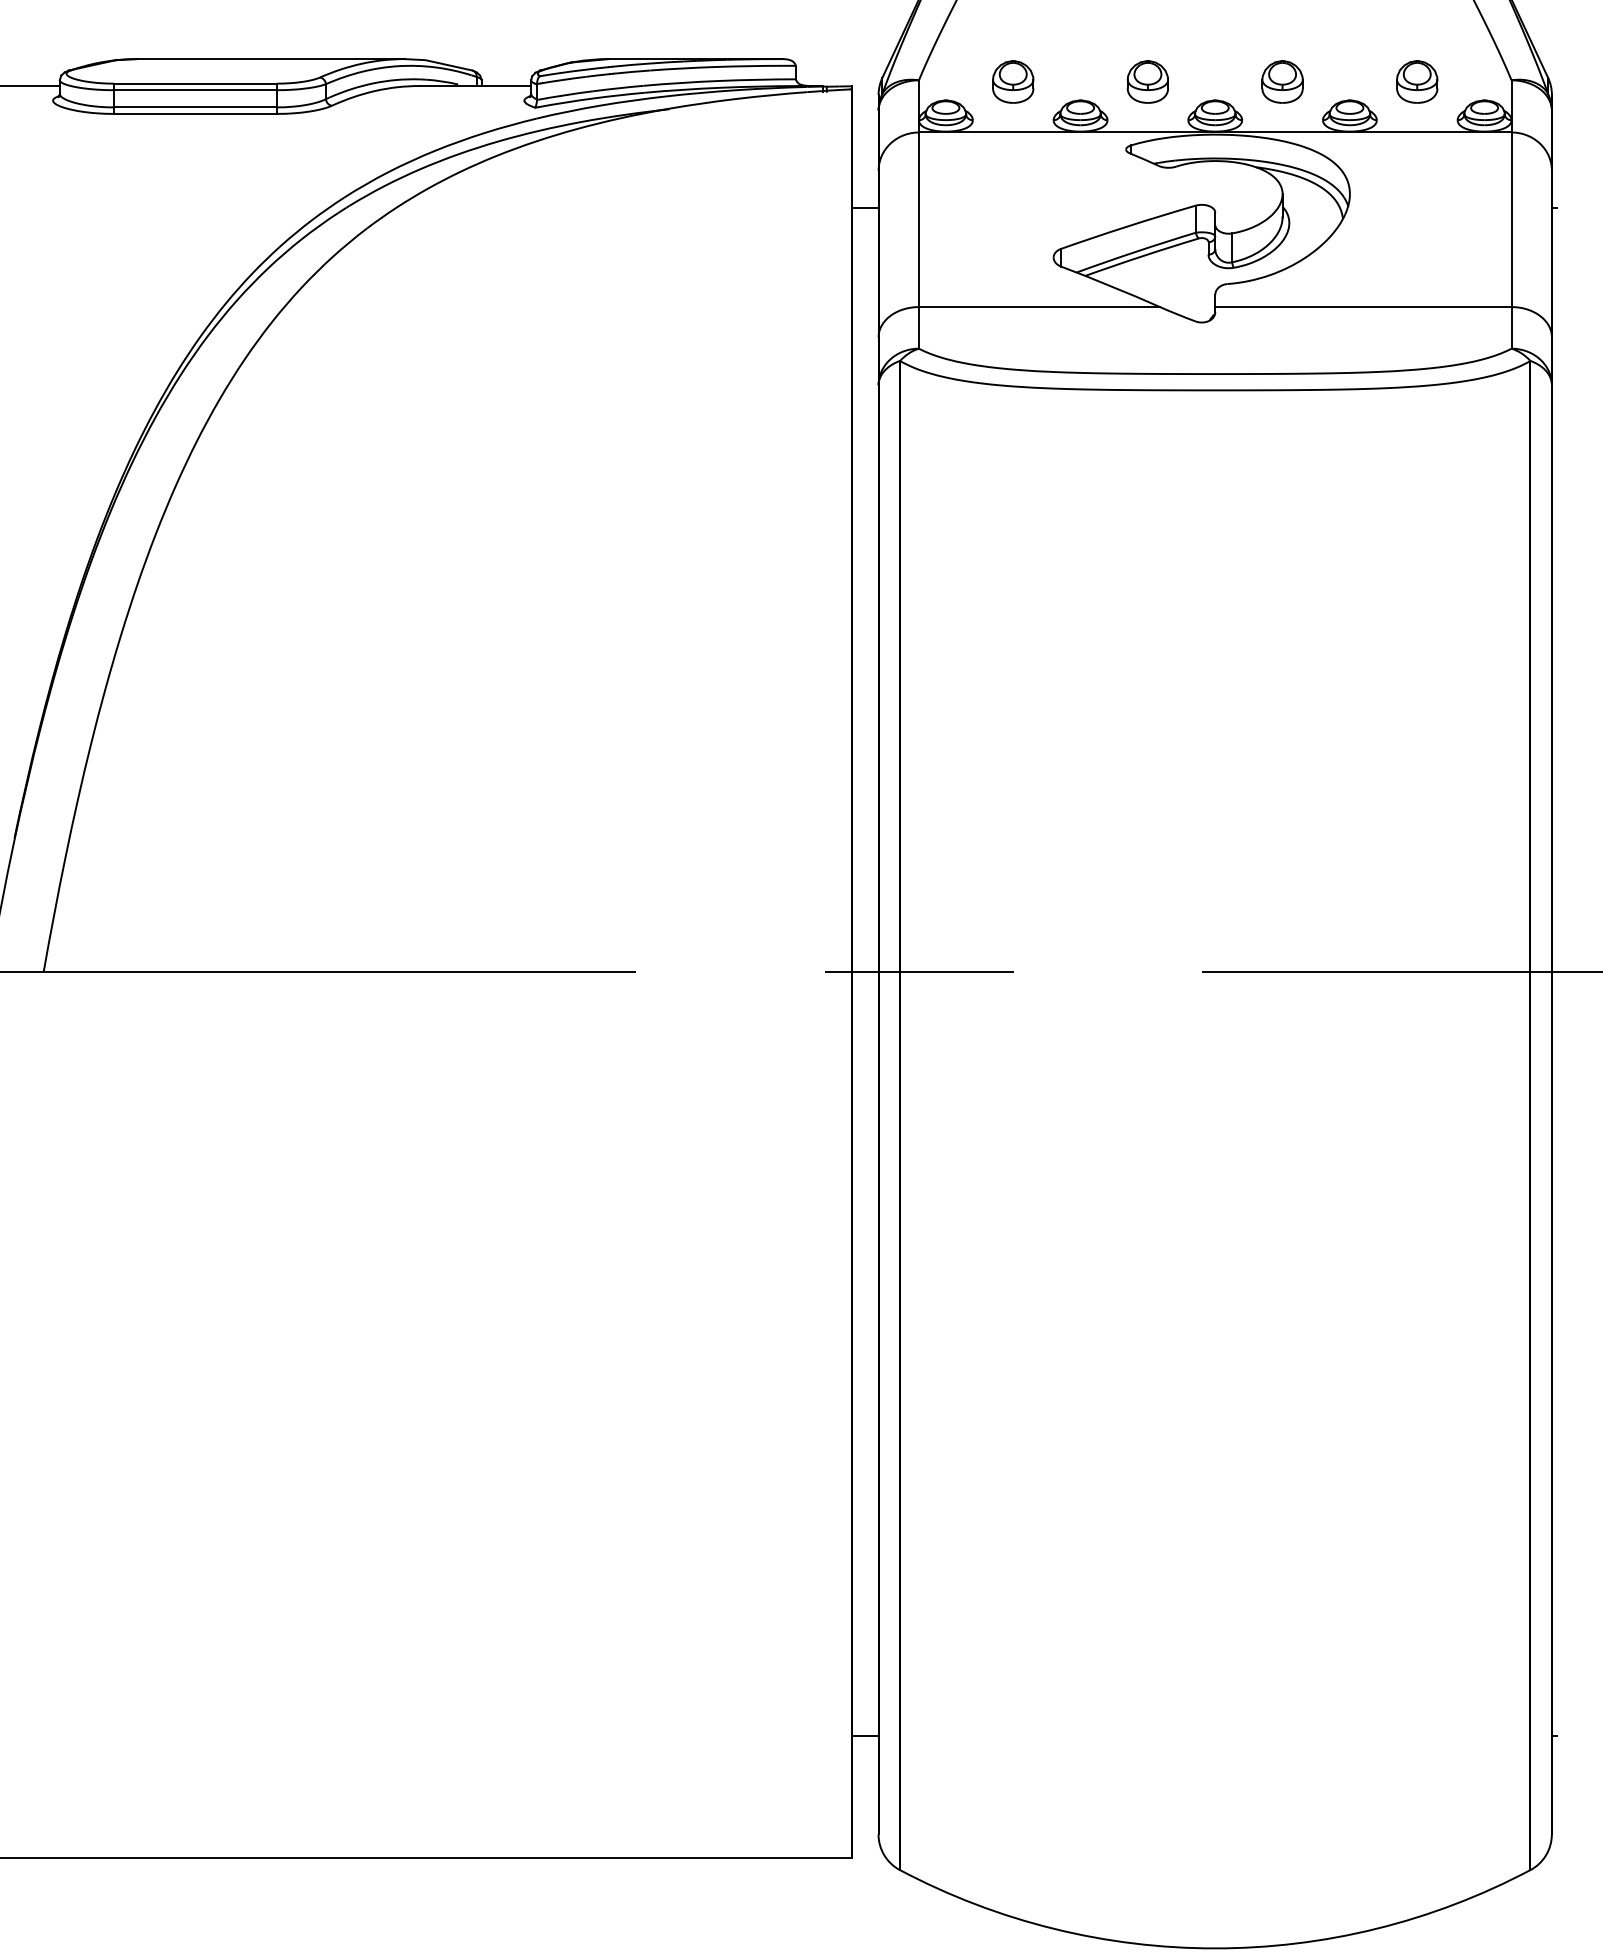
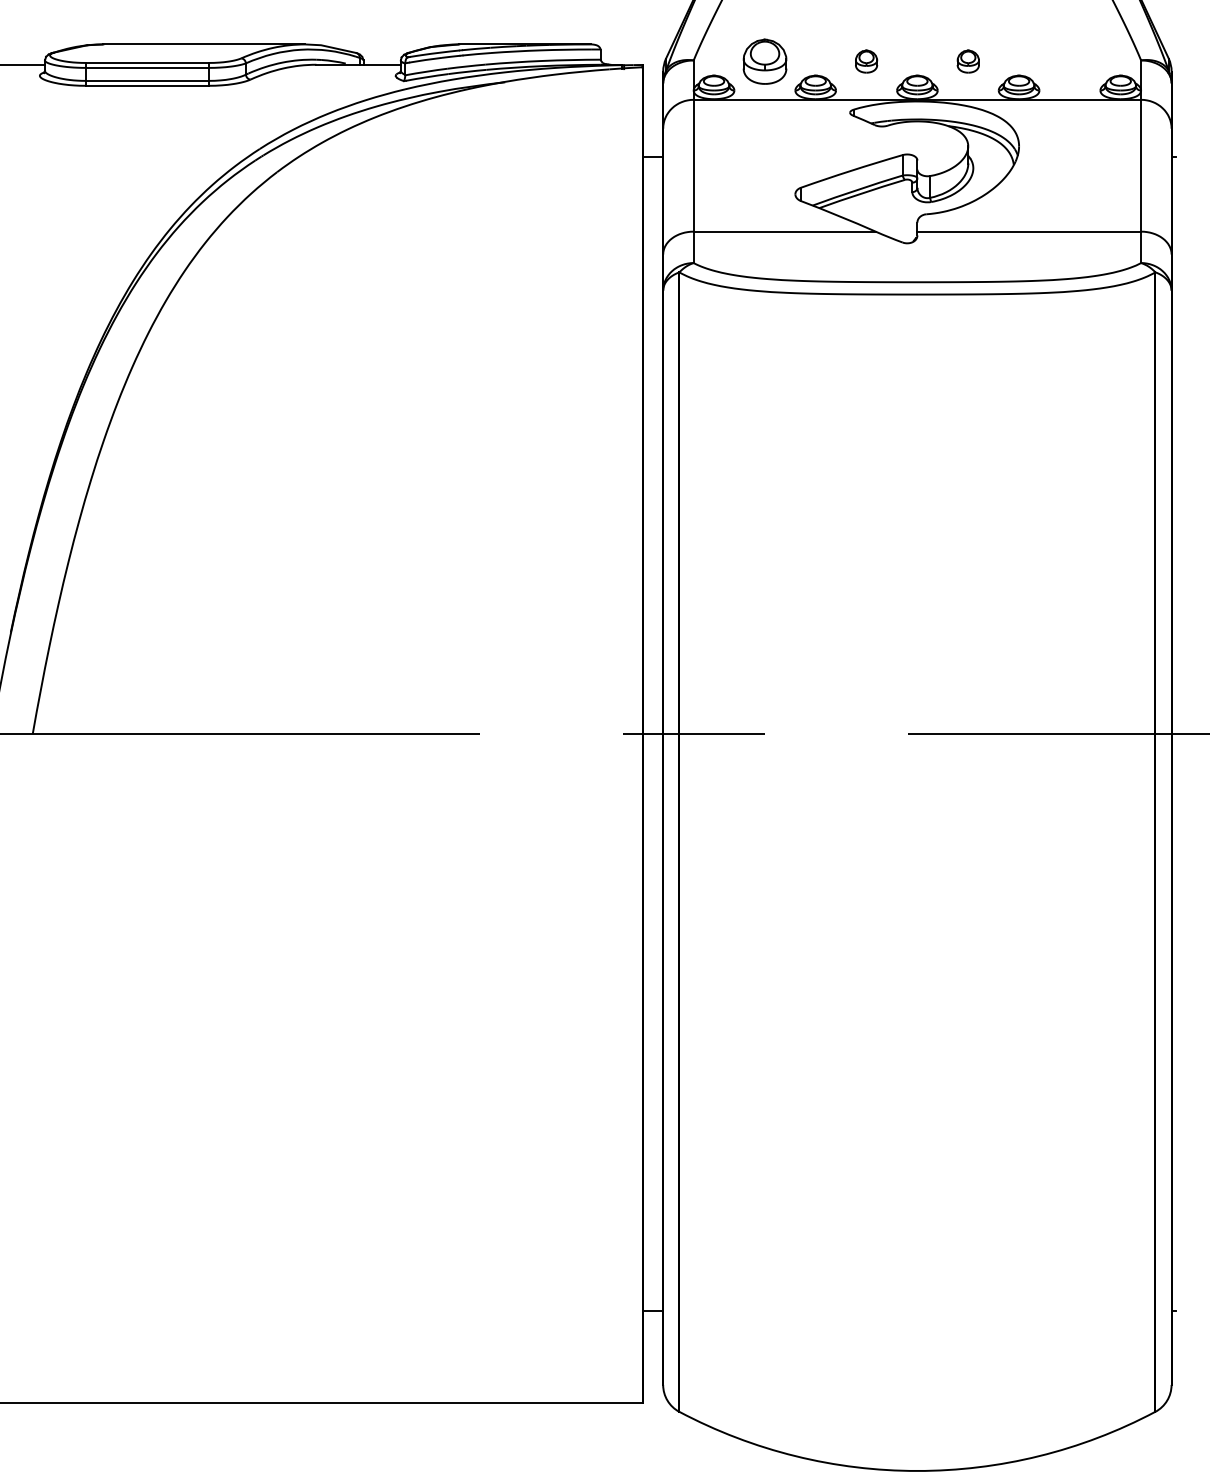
part: (1012, 81) -> (764, 61), size x1.4
part: (1147, 81) -> (866, 61), size x0.7
part: (1282, 81) -> (968, 61), size x0.7
part: (1416, 81) -> (1069, 61), removed

